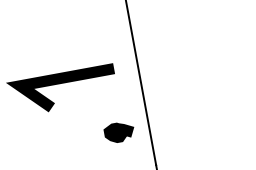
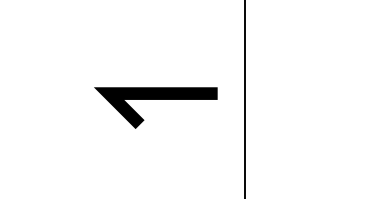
part: (119, 131) -> (210, 165), removed

